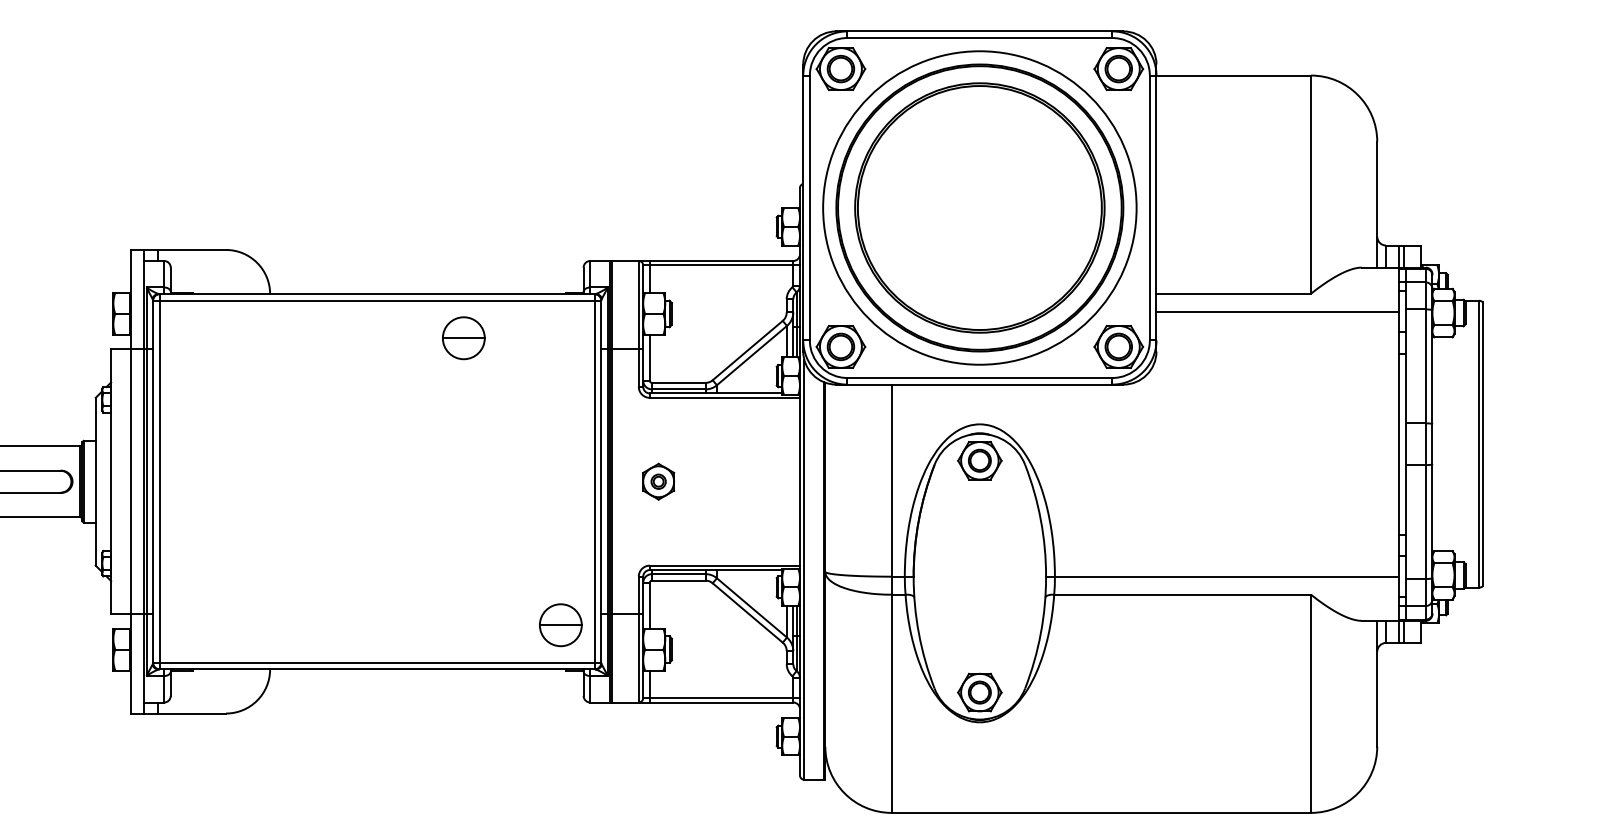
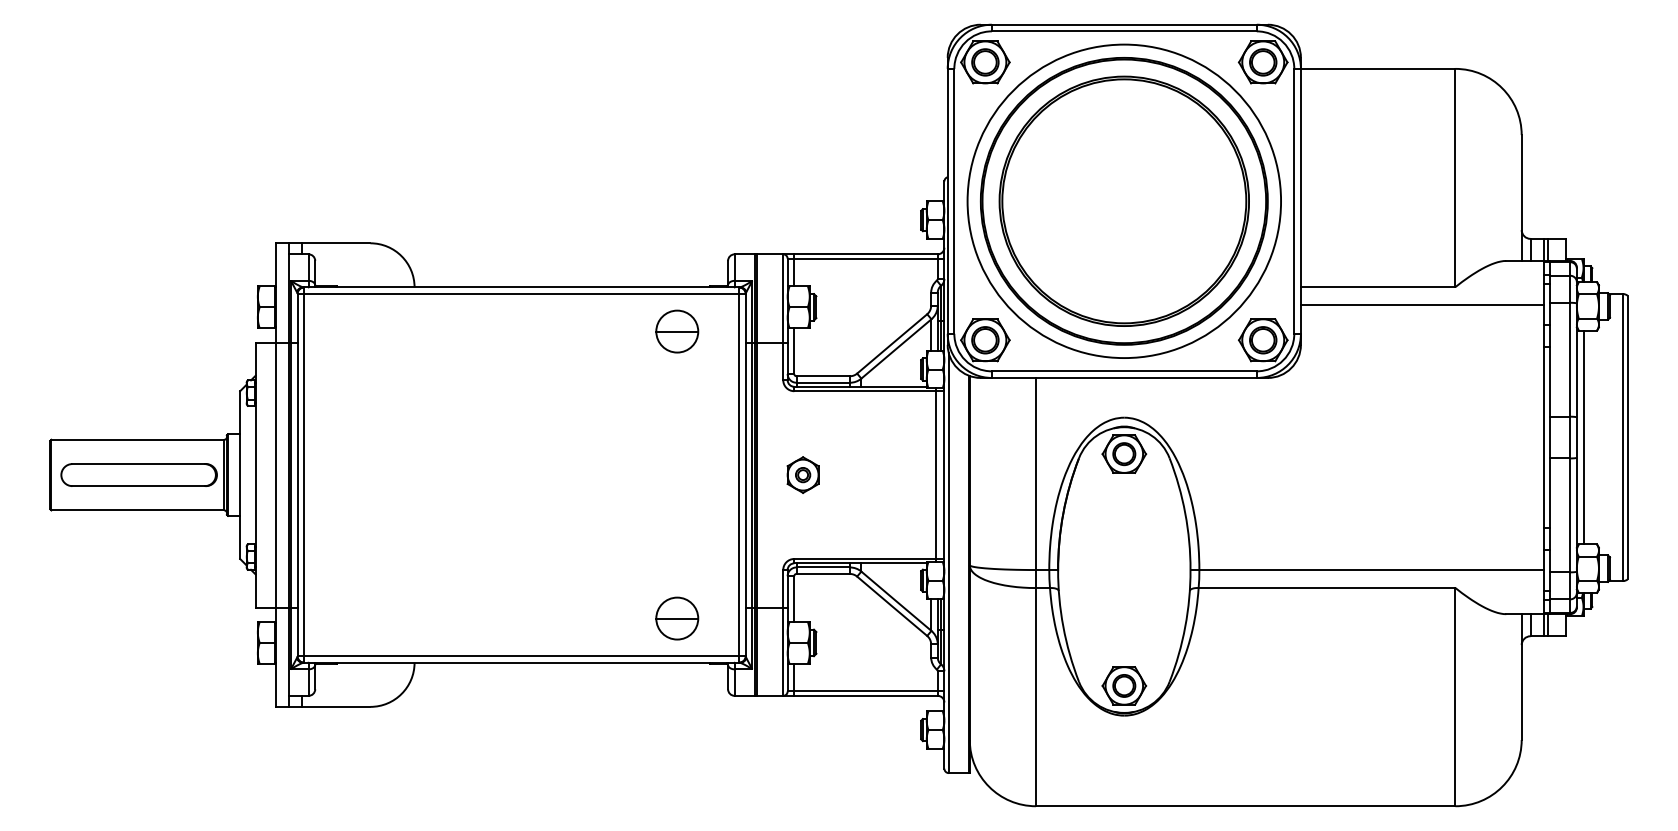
part: (464, 338) -> (677, 331), moved
line: (1439, 444) -> (1583, 437), added
line: (791, 481) -> (935, 474), added
part: (561, 625) -> (677, 618), moved

